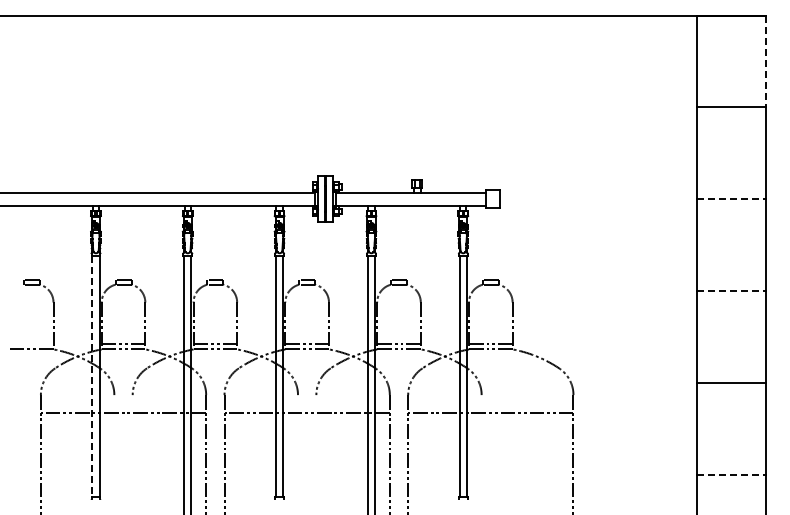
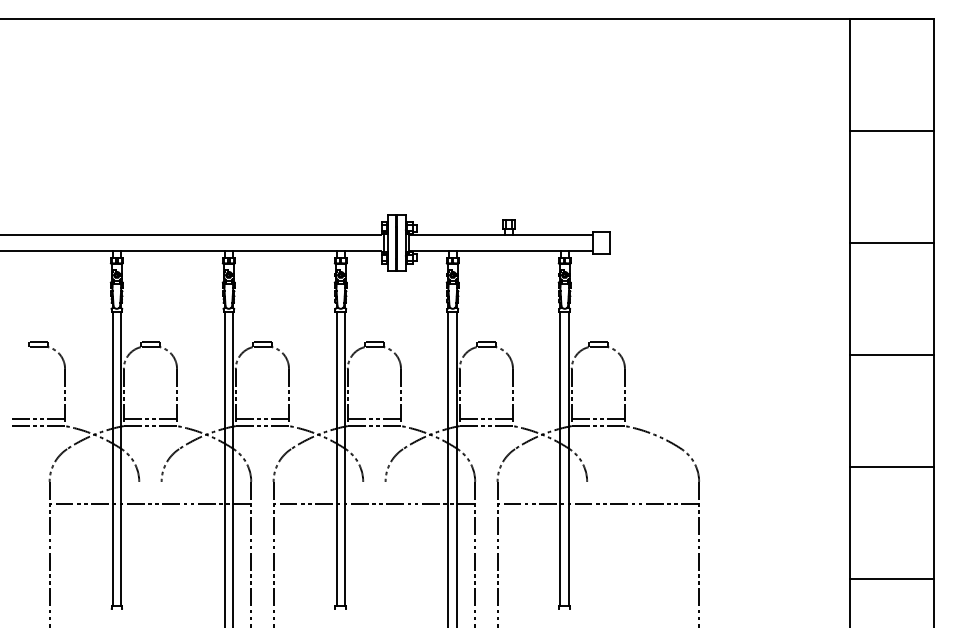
line: (766, 61) -> (934, 74), dashed -> solid
line: (732, 199) -> (893, 243), dashed -> solid
line: (732, 291) -> (893, 355), dashed -> solid
line: (31, 343) -> (38, 418), added
line: (92, 376) -> (112, 459), dashed -> solid
line: (732, 474) -> (893, 578), dashed -> solid

